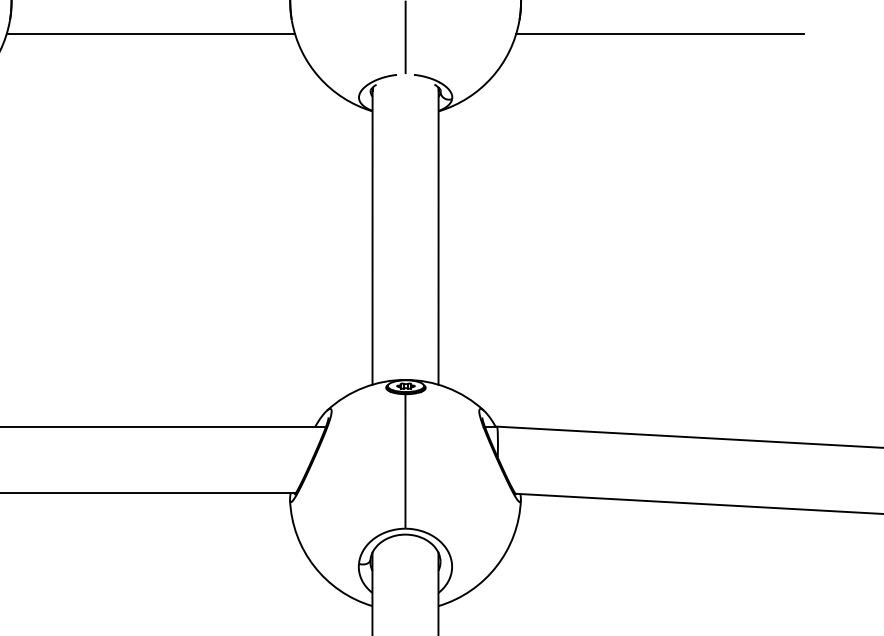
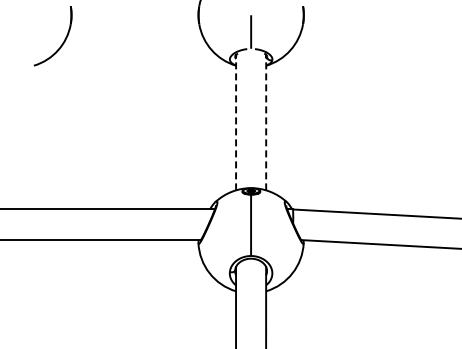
line: (149, 34) -> (134, 30), removed
line: (658, 34) -> (366, 30), removed
line: (373, 238) -> (236, 123), solid -> dashed
line: (439, 238) -> (266, 123), solid -> dashed

